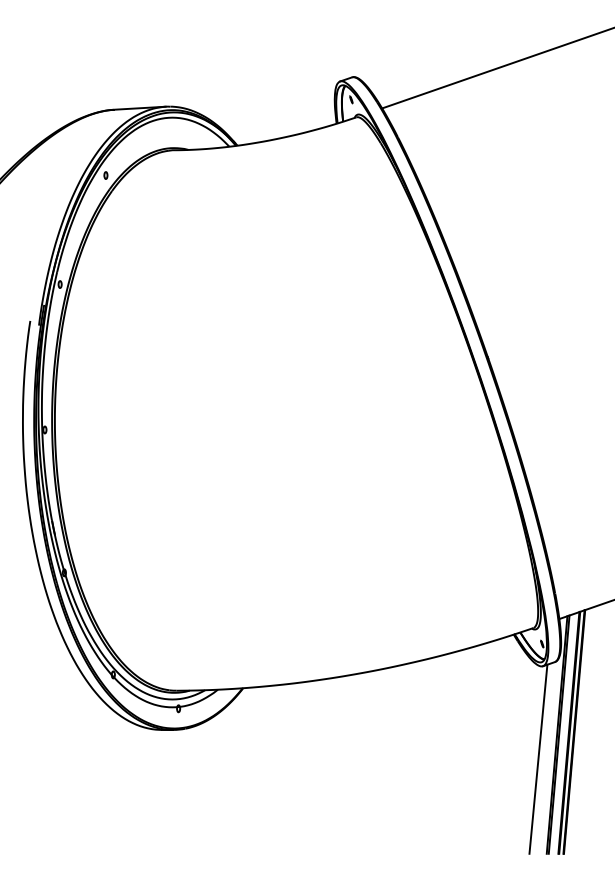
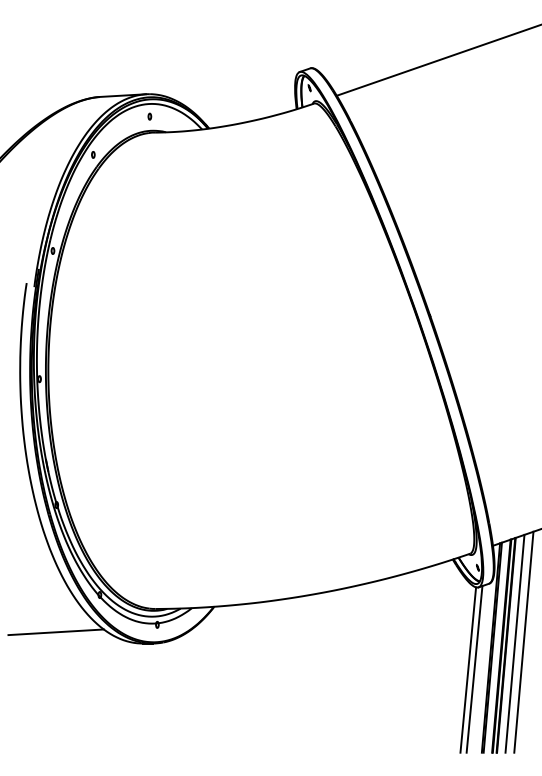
part: (169, 131) -> (149, 116), added
line: (62, 717) -> (55, 632), added
line: (593, 727) -> (523, 641), added
line: (583, 729) -> (514, 643), added
line: (531, 759) -> (468, 669), added

